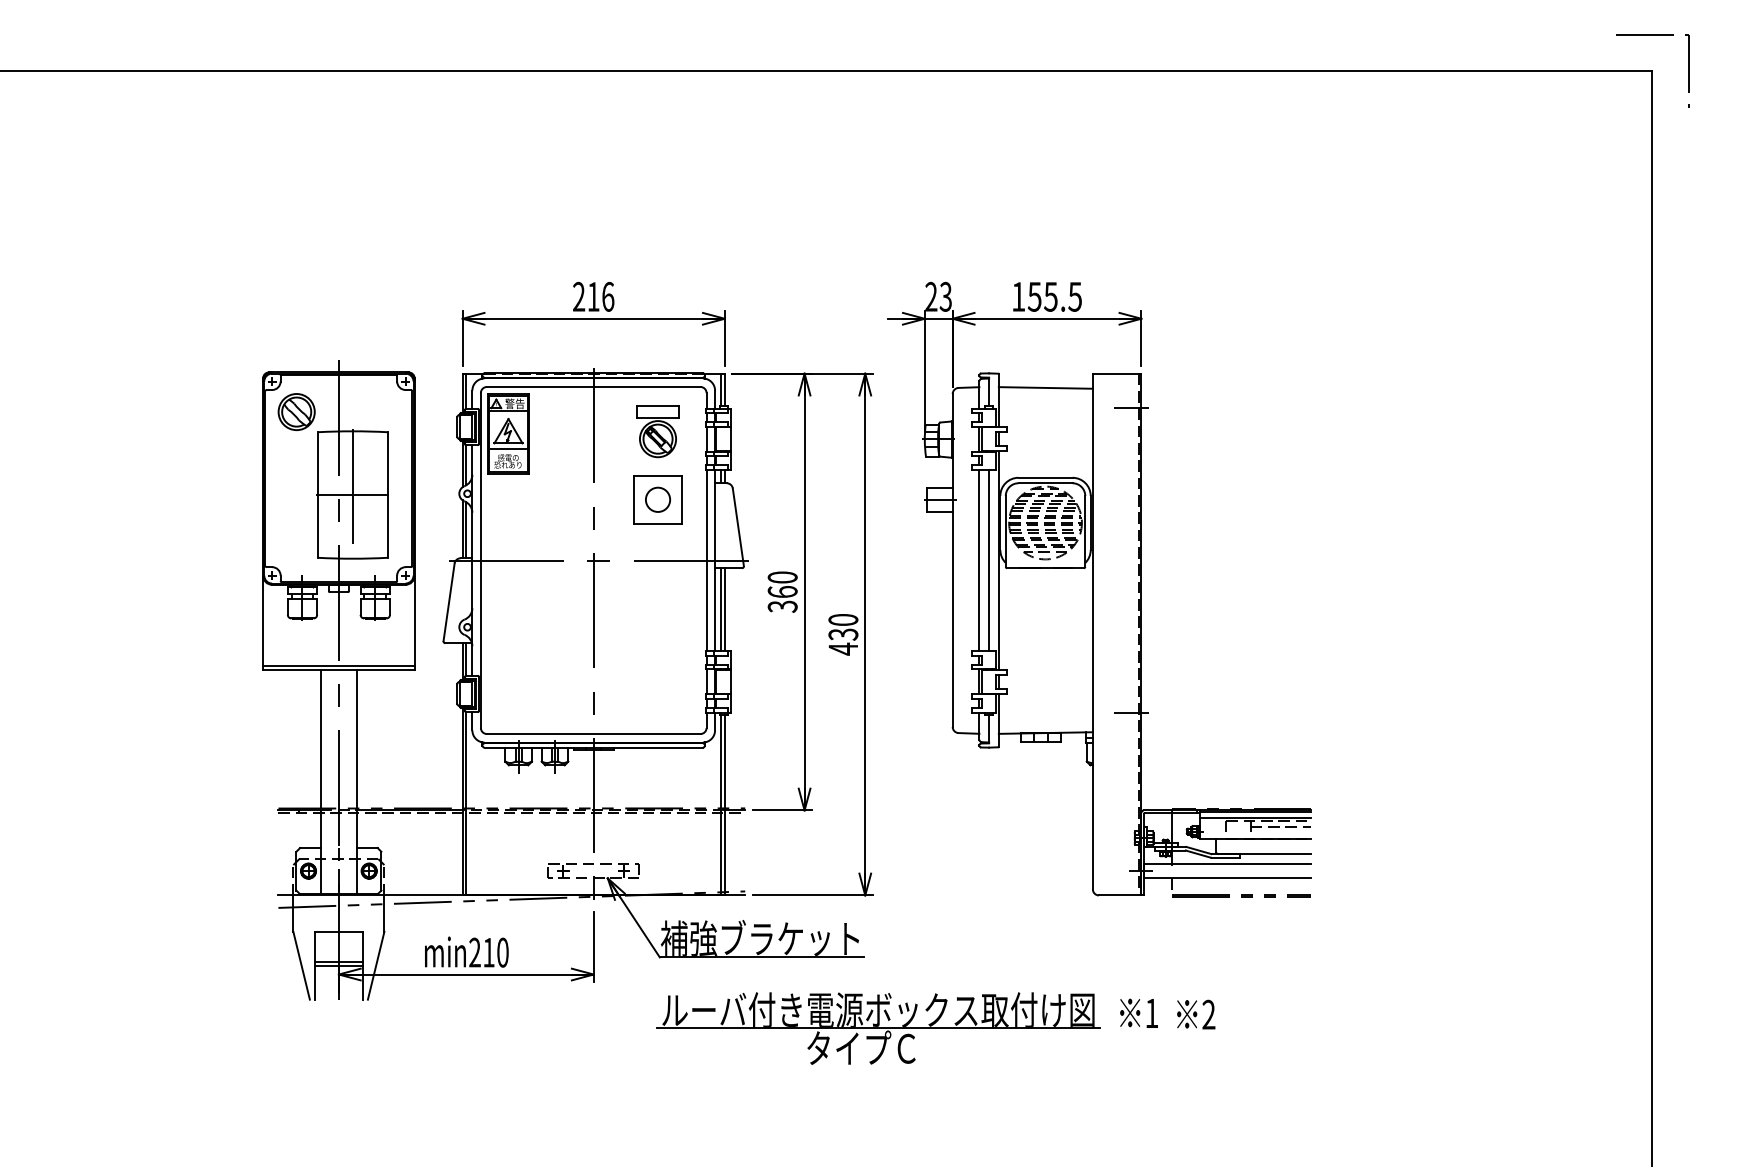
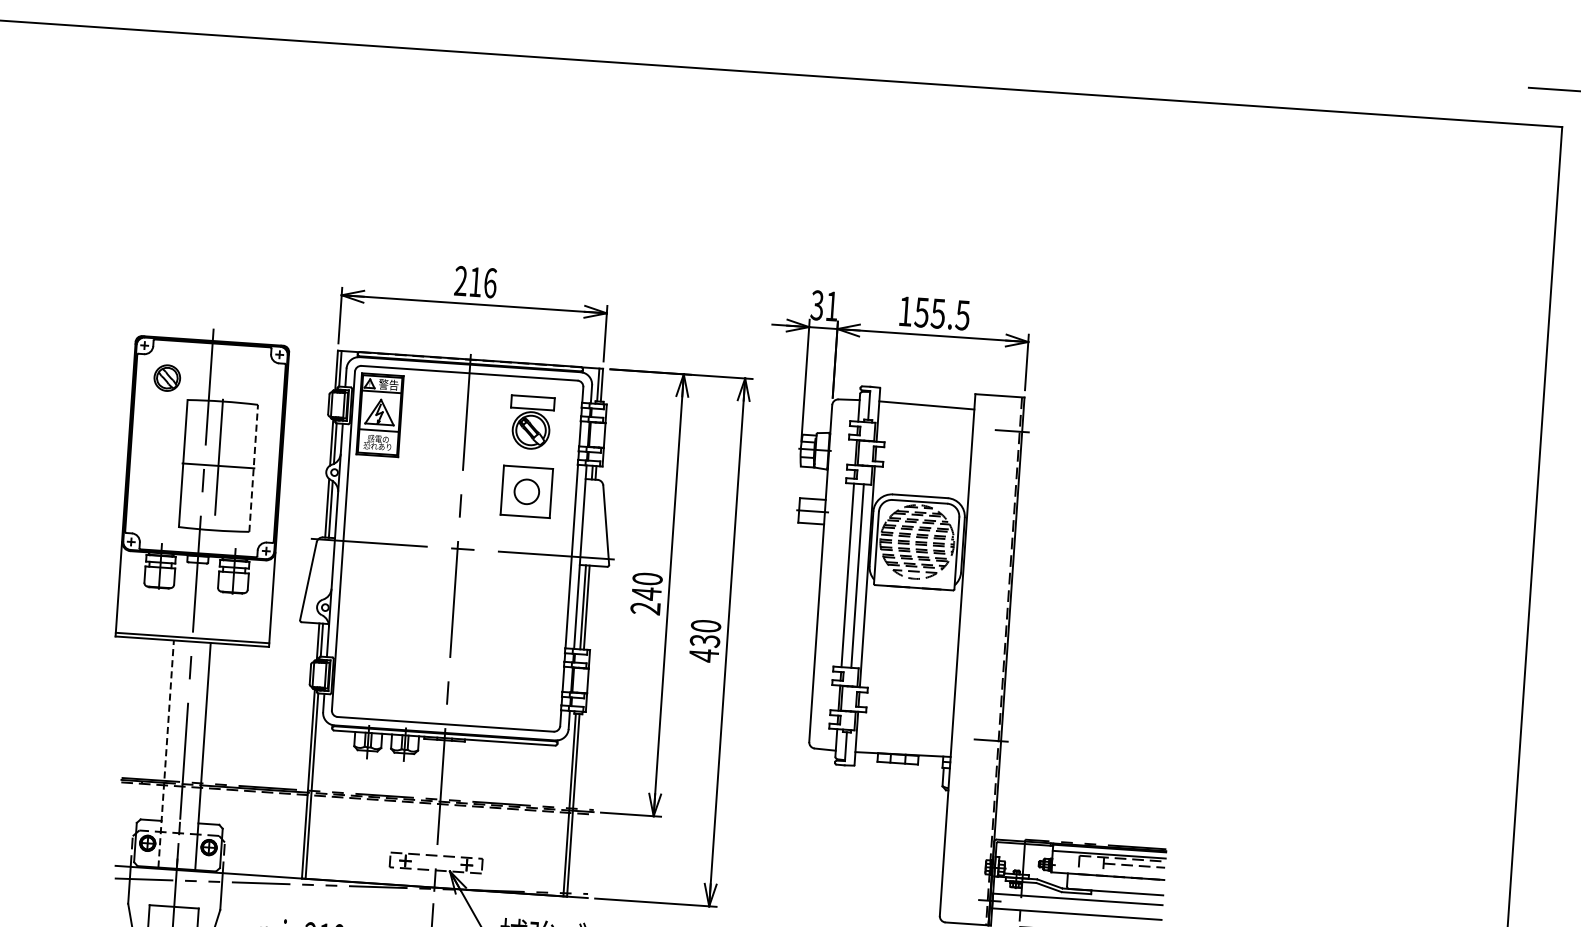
text: (938, 296) -> (824, 305), 23 -> 31
part: (296, 411) -> (167, 377), size x0.7
line: (387, 495) -> (253, 468), solid -> dashed
text: (782, 598) -> (645, 600), 360 -> 240
line: (320, 781) -> (165, 753), solid -> dashed

